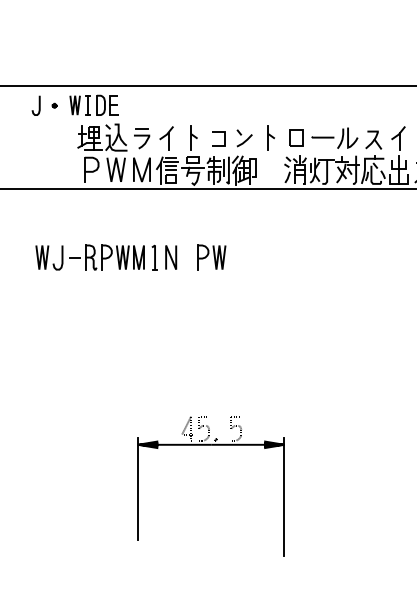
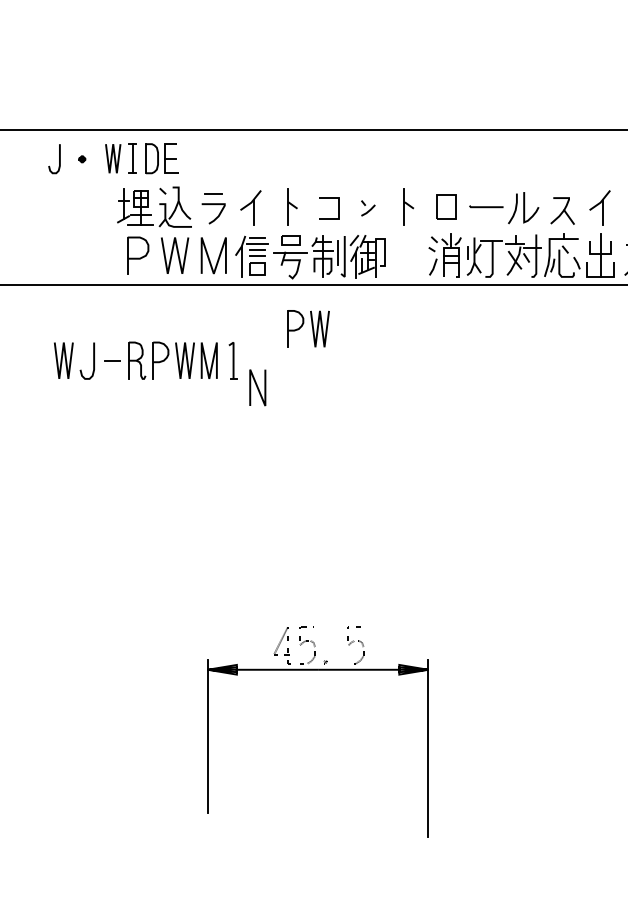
part: (244, 138) -> (368, 208), size x0.6
part: (96, 257) -> (145, 360), moved
part: (211, 257) -> (307, 329), moved

